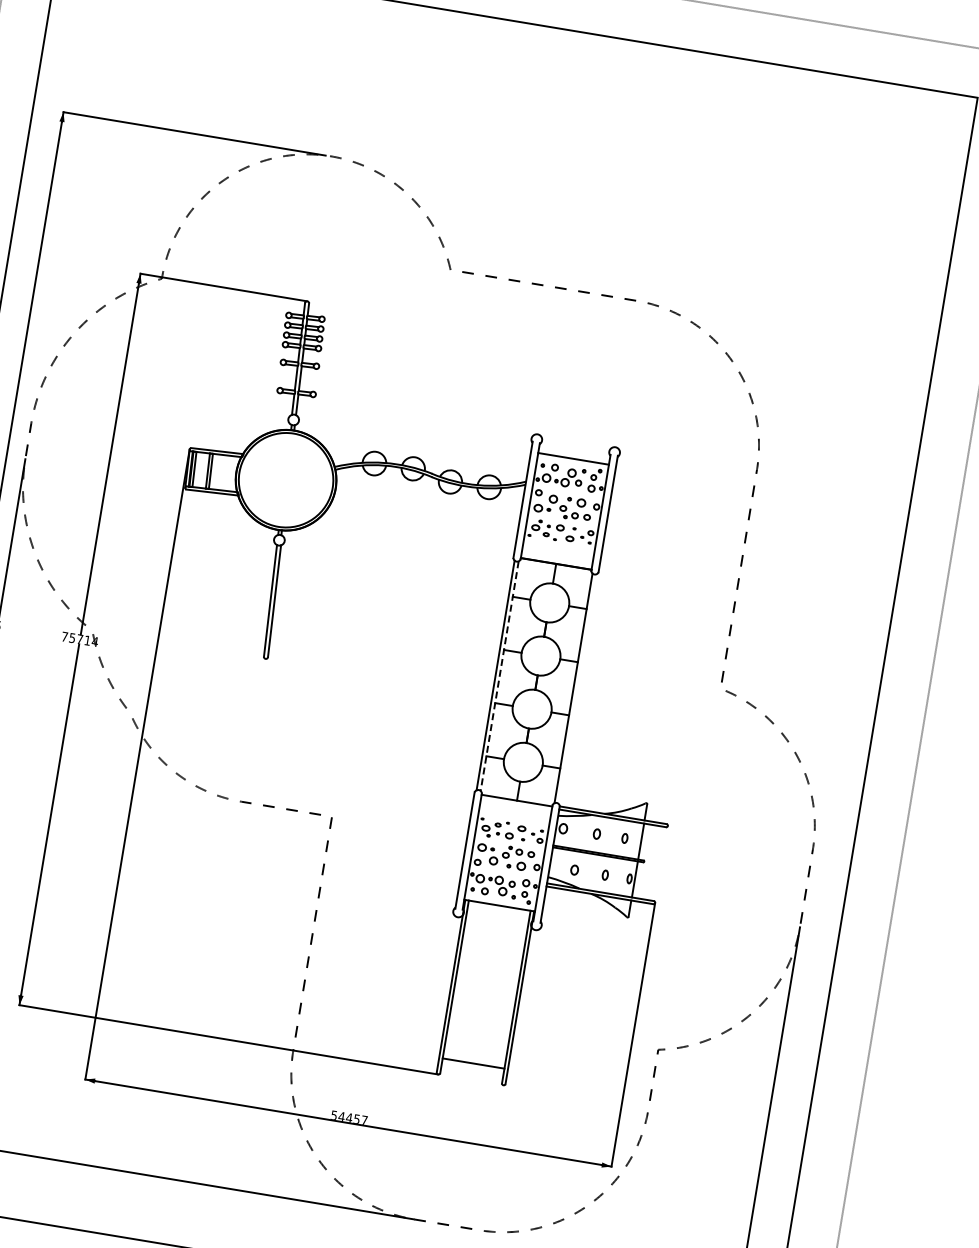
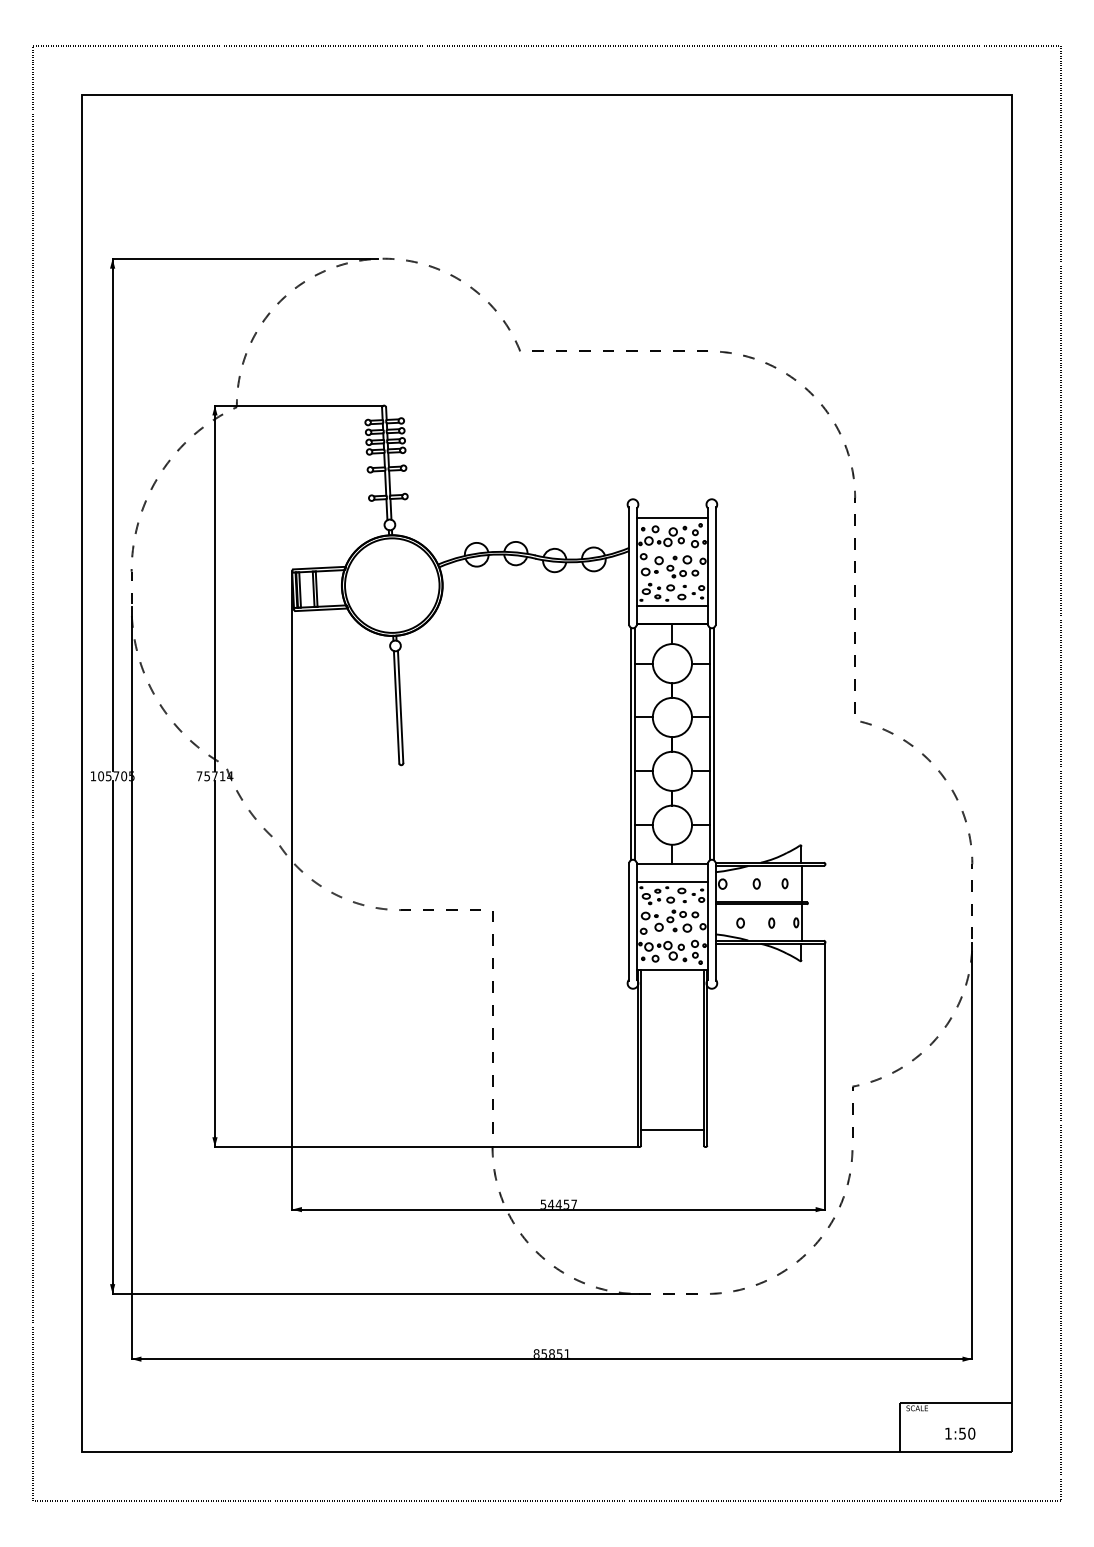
line: (559, 545) -> (672, 605), added
line: (500, 676) -> (635, 744), dashed -> solid
line: (577, 688) -> (713, 743), added
line: (514, 818) -> (672, 882), added

